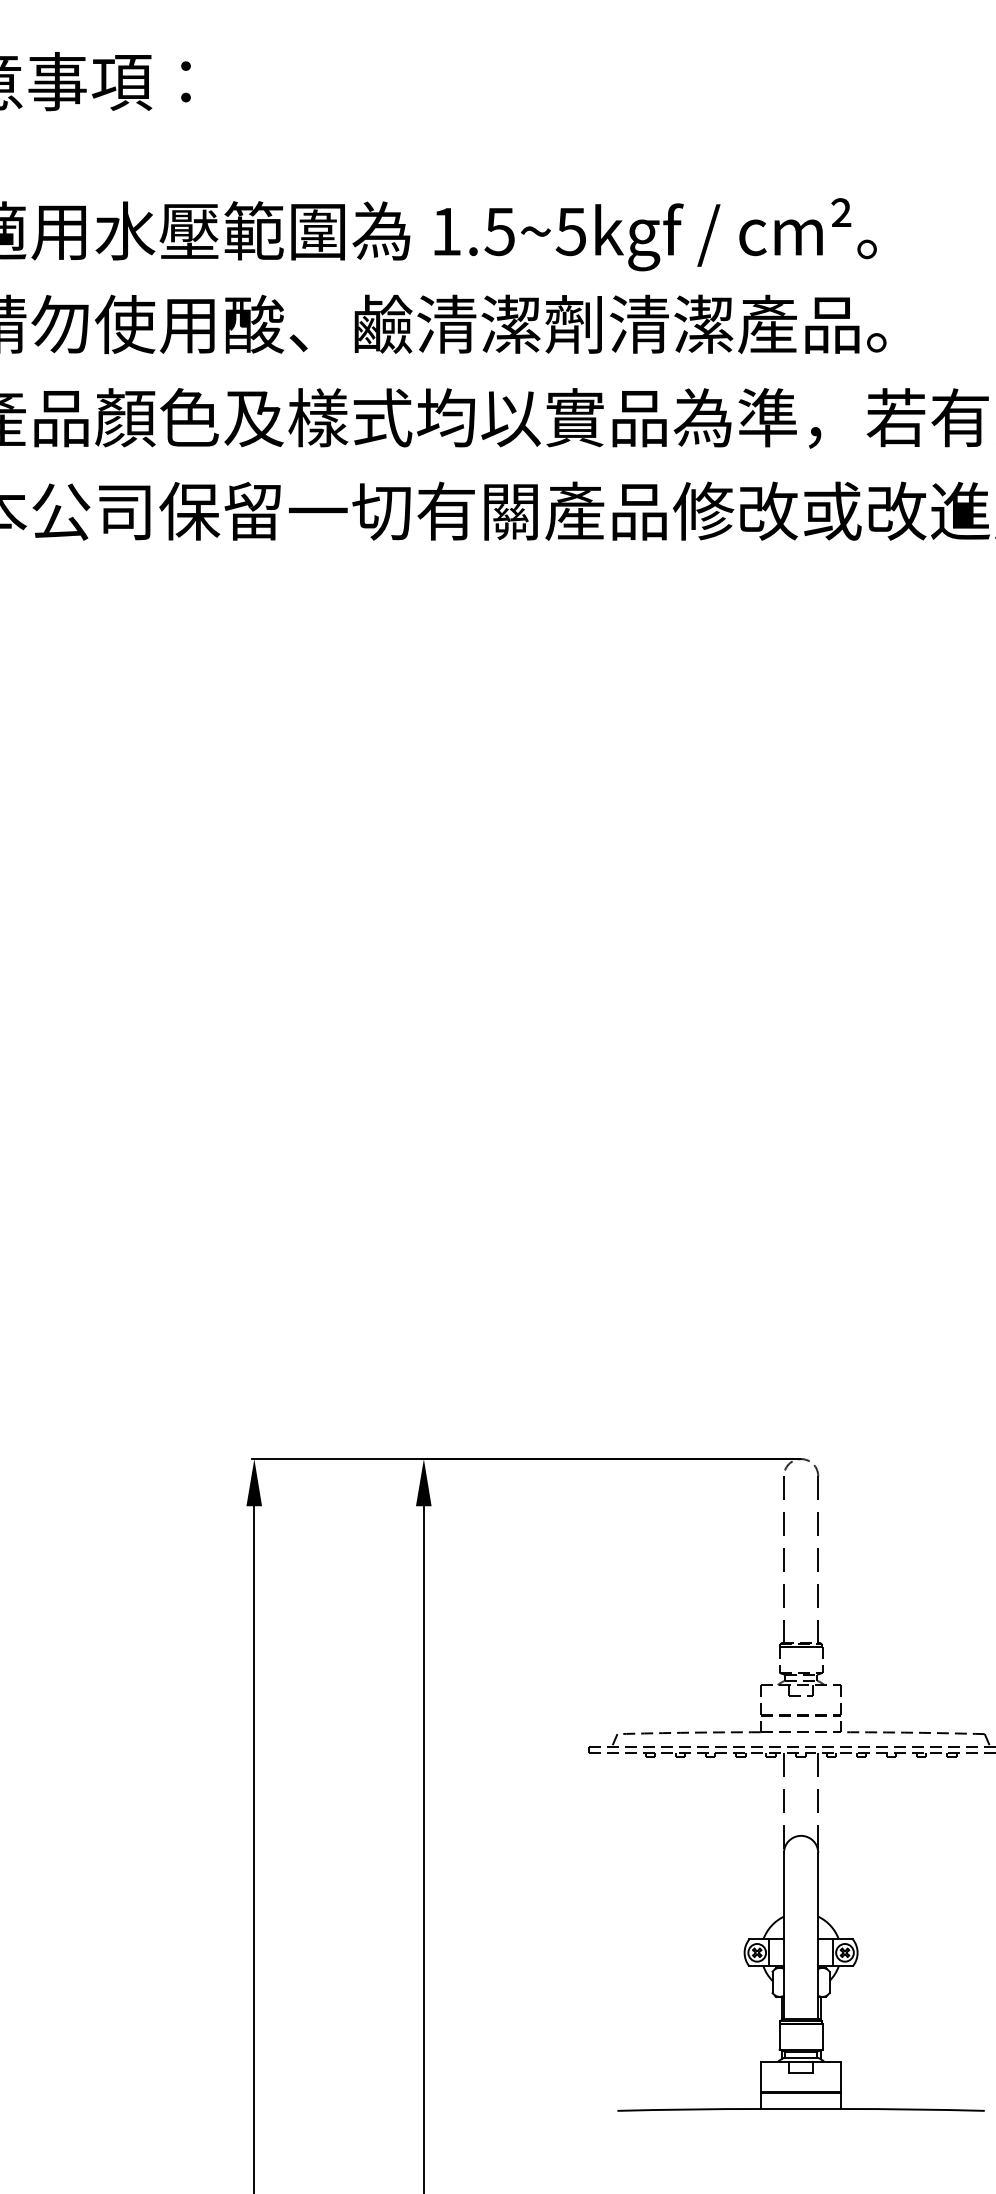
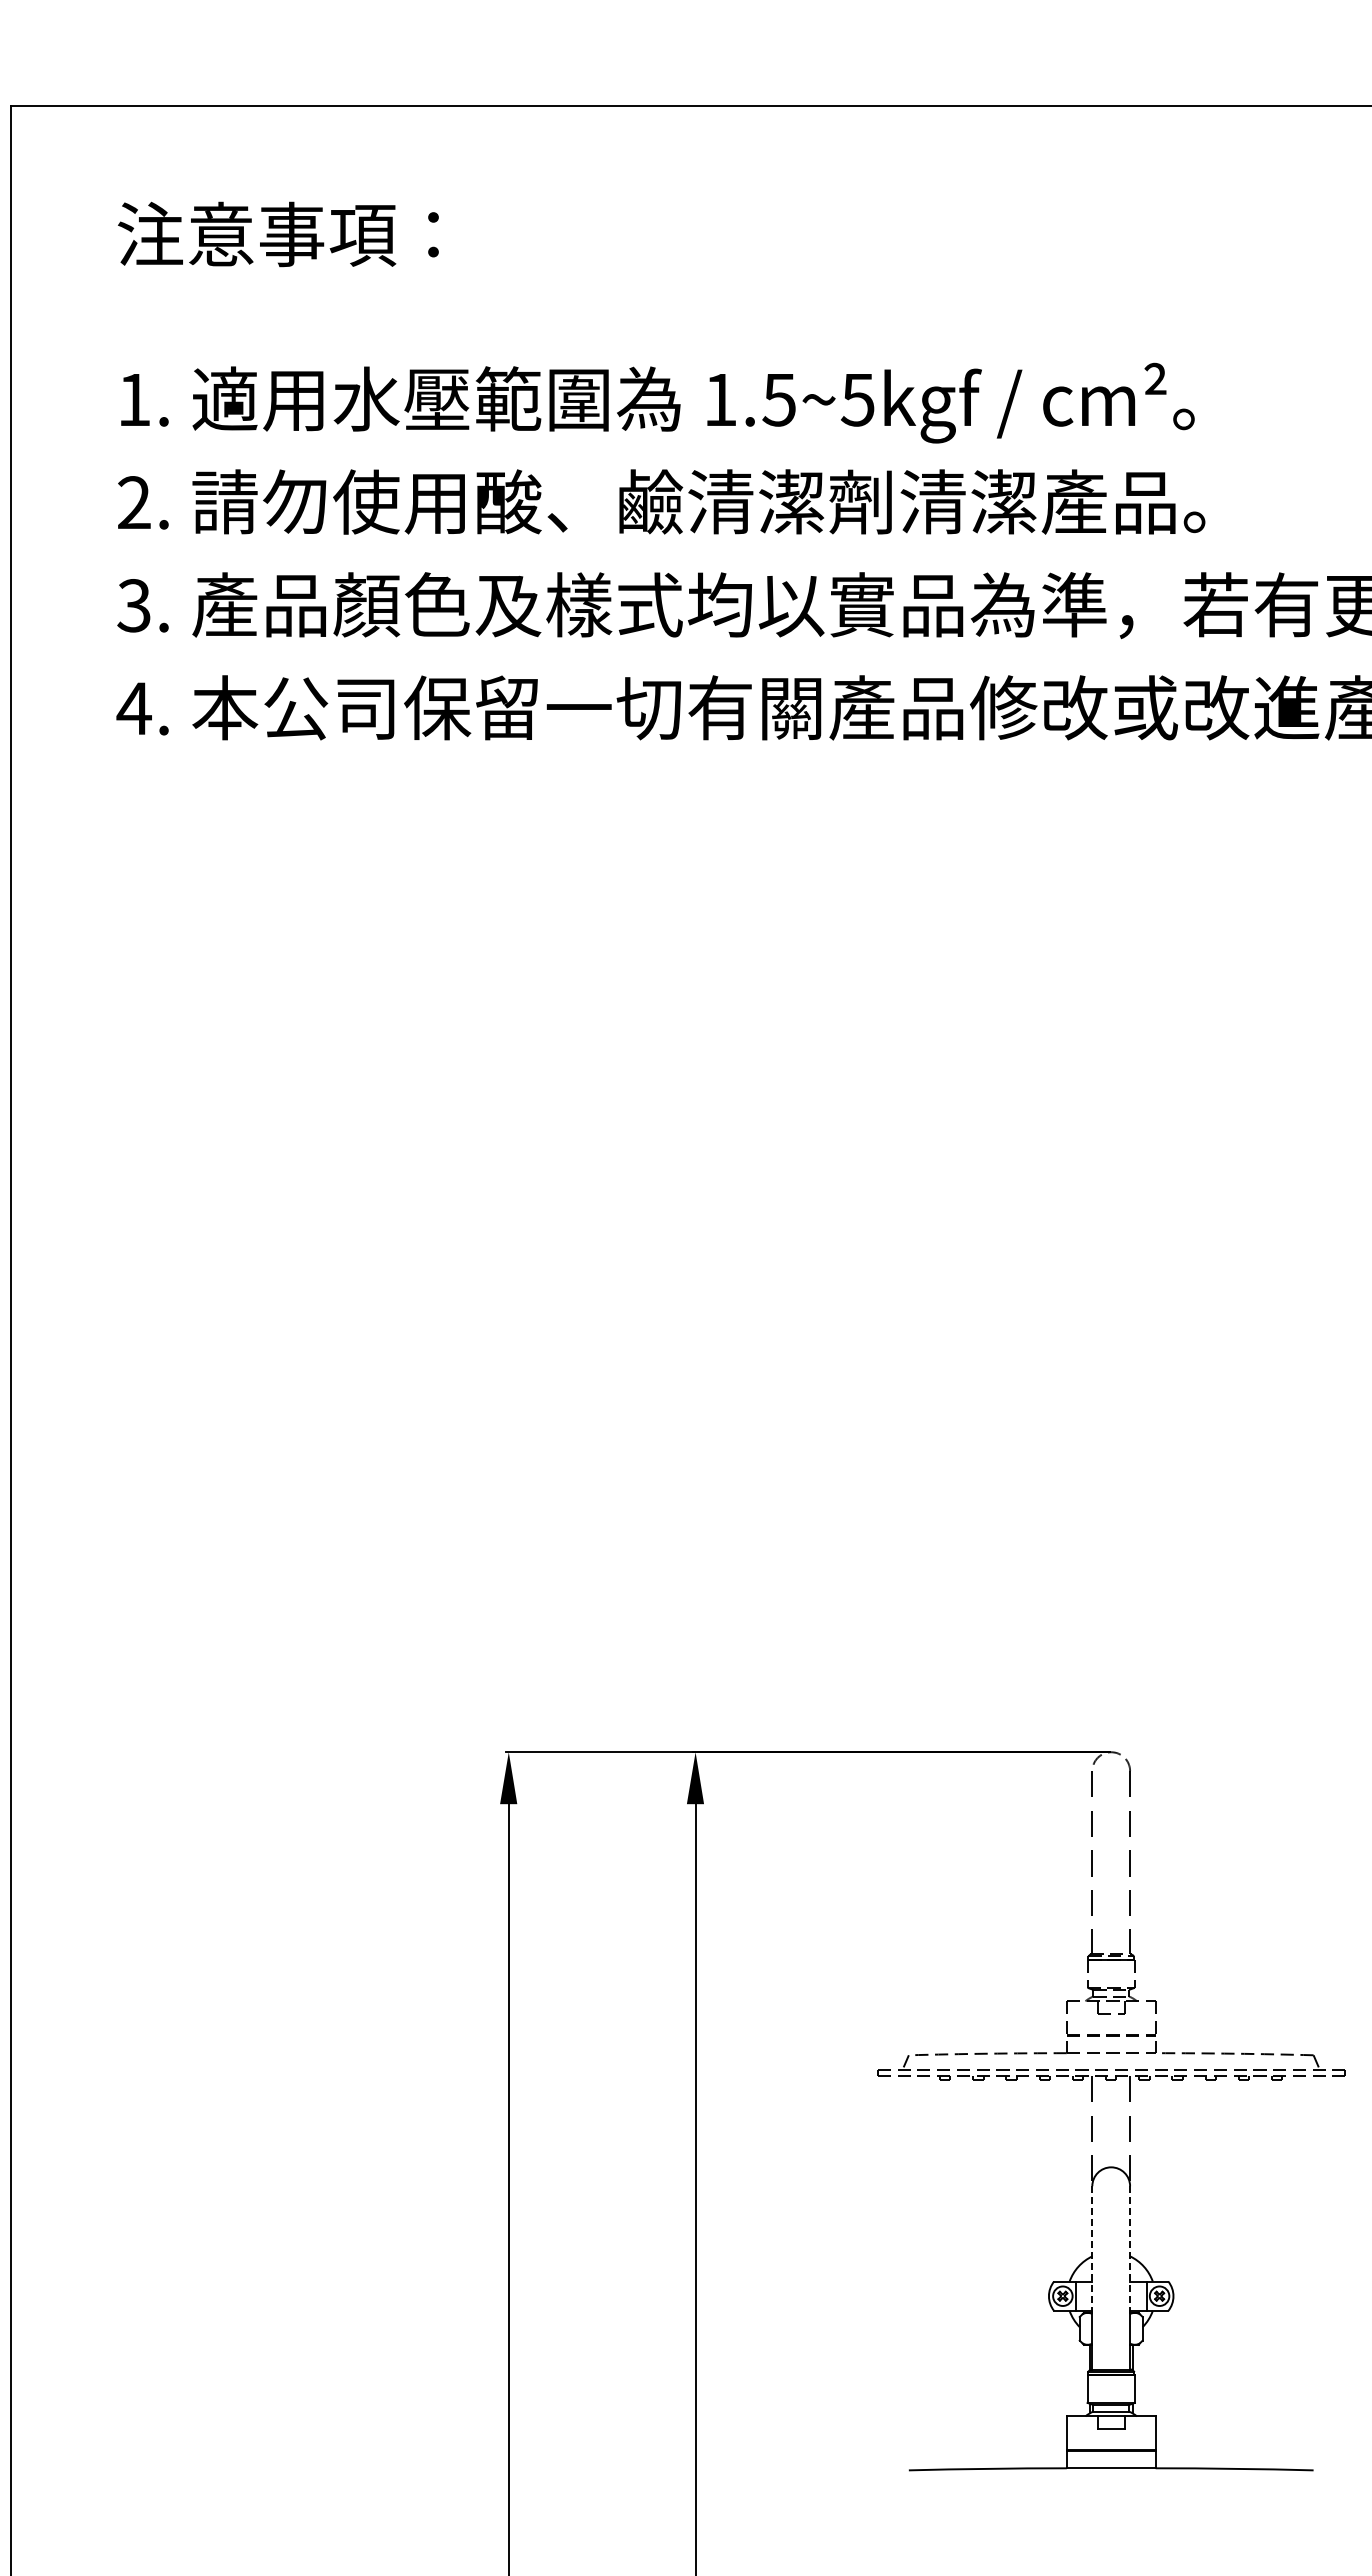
line: (784, 1910) -> (1092, 2249), solid -> dashed
line: (818, 1910) -> (1130, 2249), solid -> dashed

